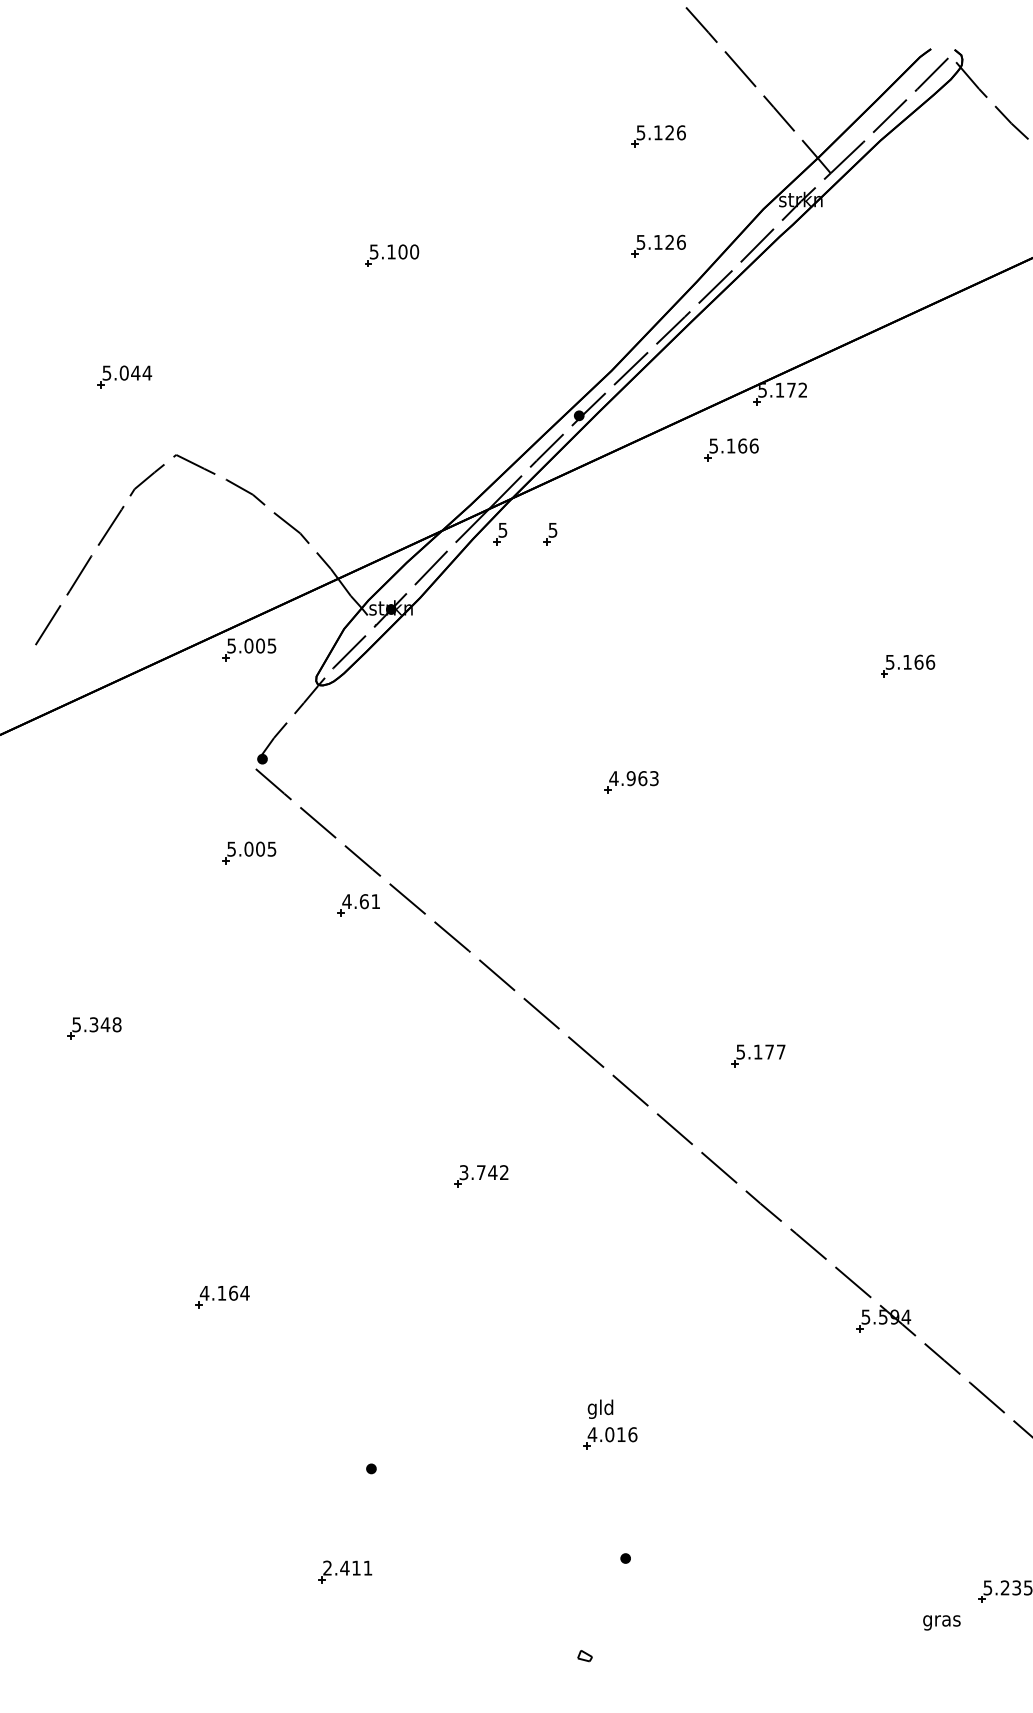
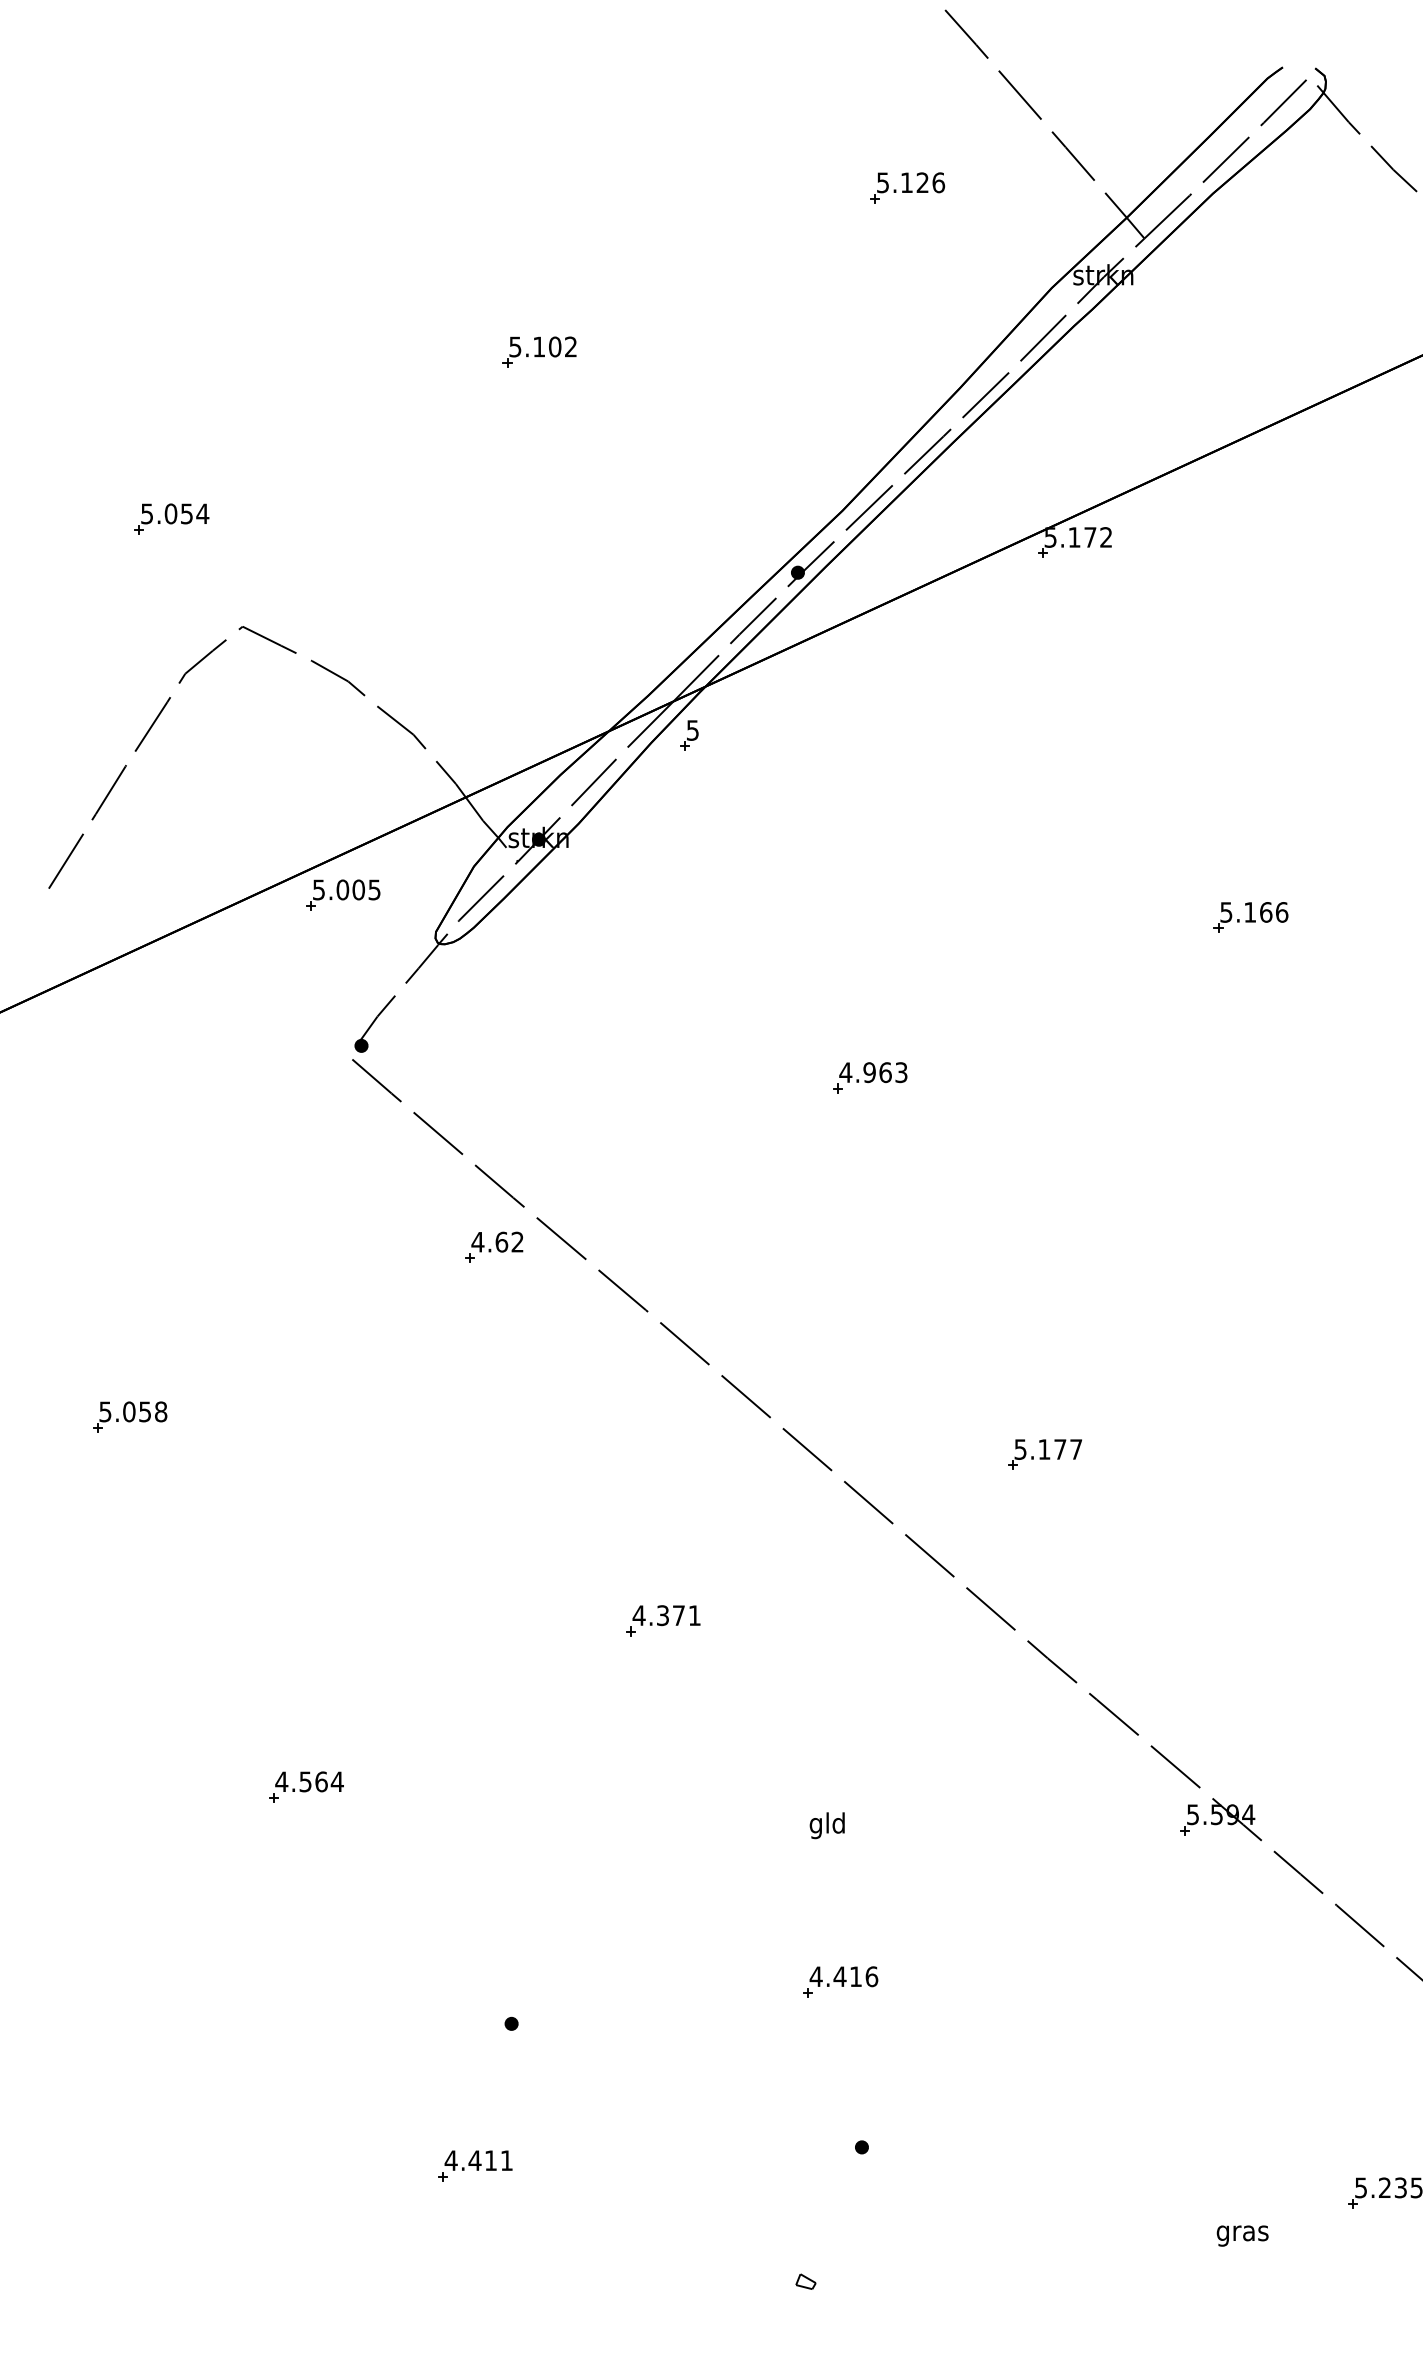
part: (658, 245) -> (907, 338), removed
text: (414, 251) -> (570, 346), 5.100 -> 5.102
text: (135, 372) -> (186, 513), 5.044 -> 5.054
part: (731, 449) -> (1007, 619), removed
part: (550, 533) -> (758, 735), removed
part: (249, 852) -> (343, 1174), removed
text: (375, 901) -> (517, 1241), 4.61 -> 4.62
text: (99, 1024) -> (137, 1411), 5.348 -> 5.058
text: (483, 1172) -> (666, 1615), 3.742 -> 4.371
text: (221, 1293) -> (305, 1781), 4.164 -> 4.564
text: (599, 1409) -> (826, 1825), moved
text: (609, 1434) -> (839, 1976), 4.016 -> 4.416
text: (327, 1568) -> (450, 2160), 2.411 -> 4.411
text: (941, 1622) -> (1242, 2235), moved

